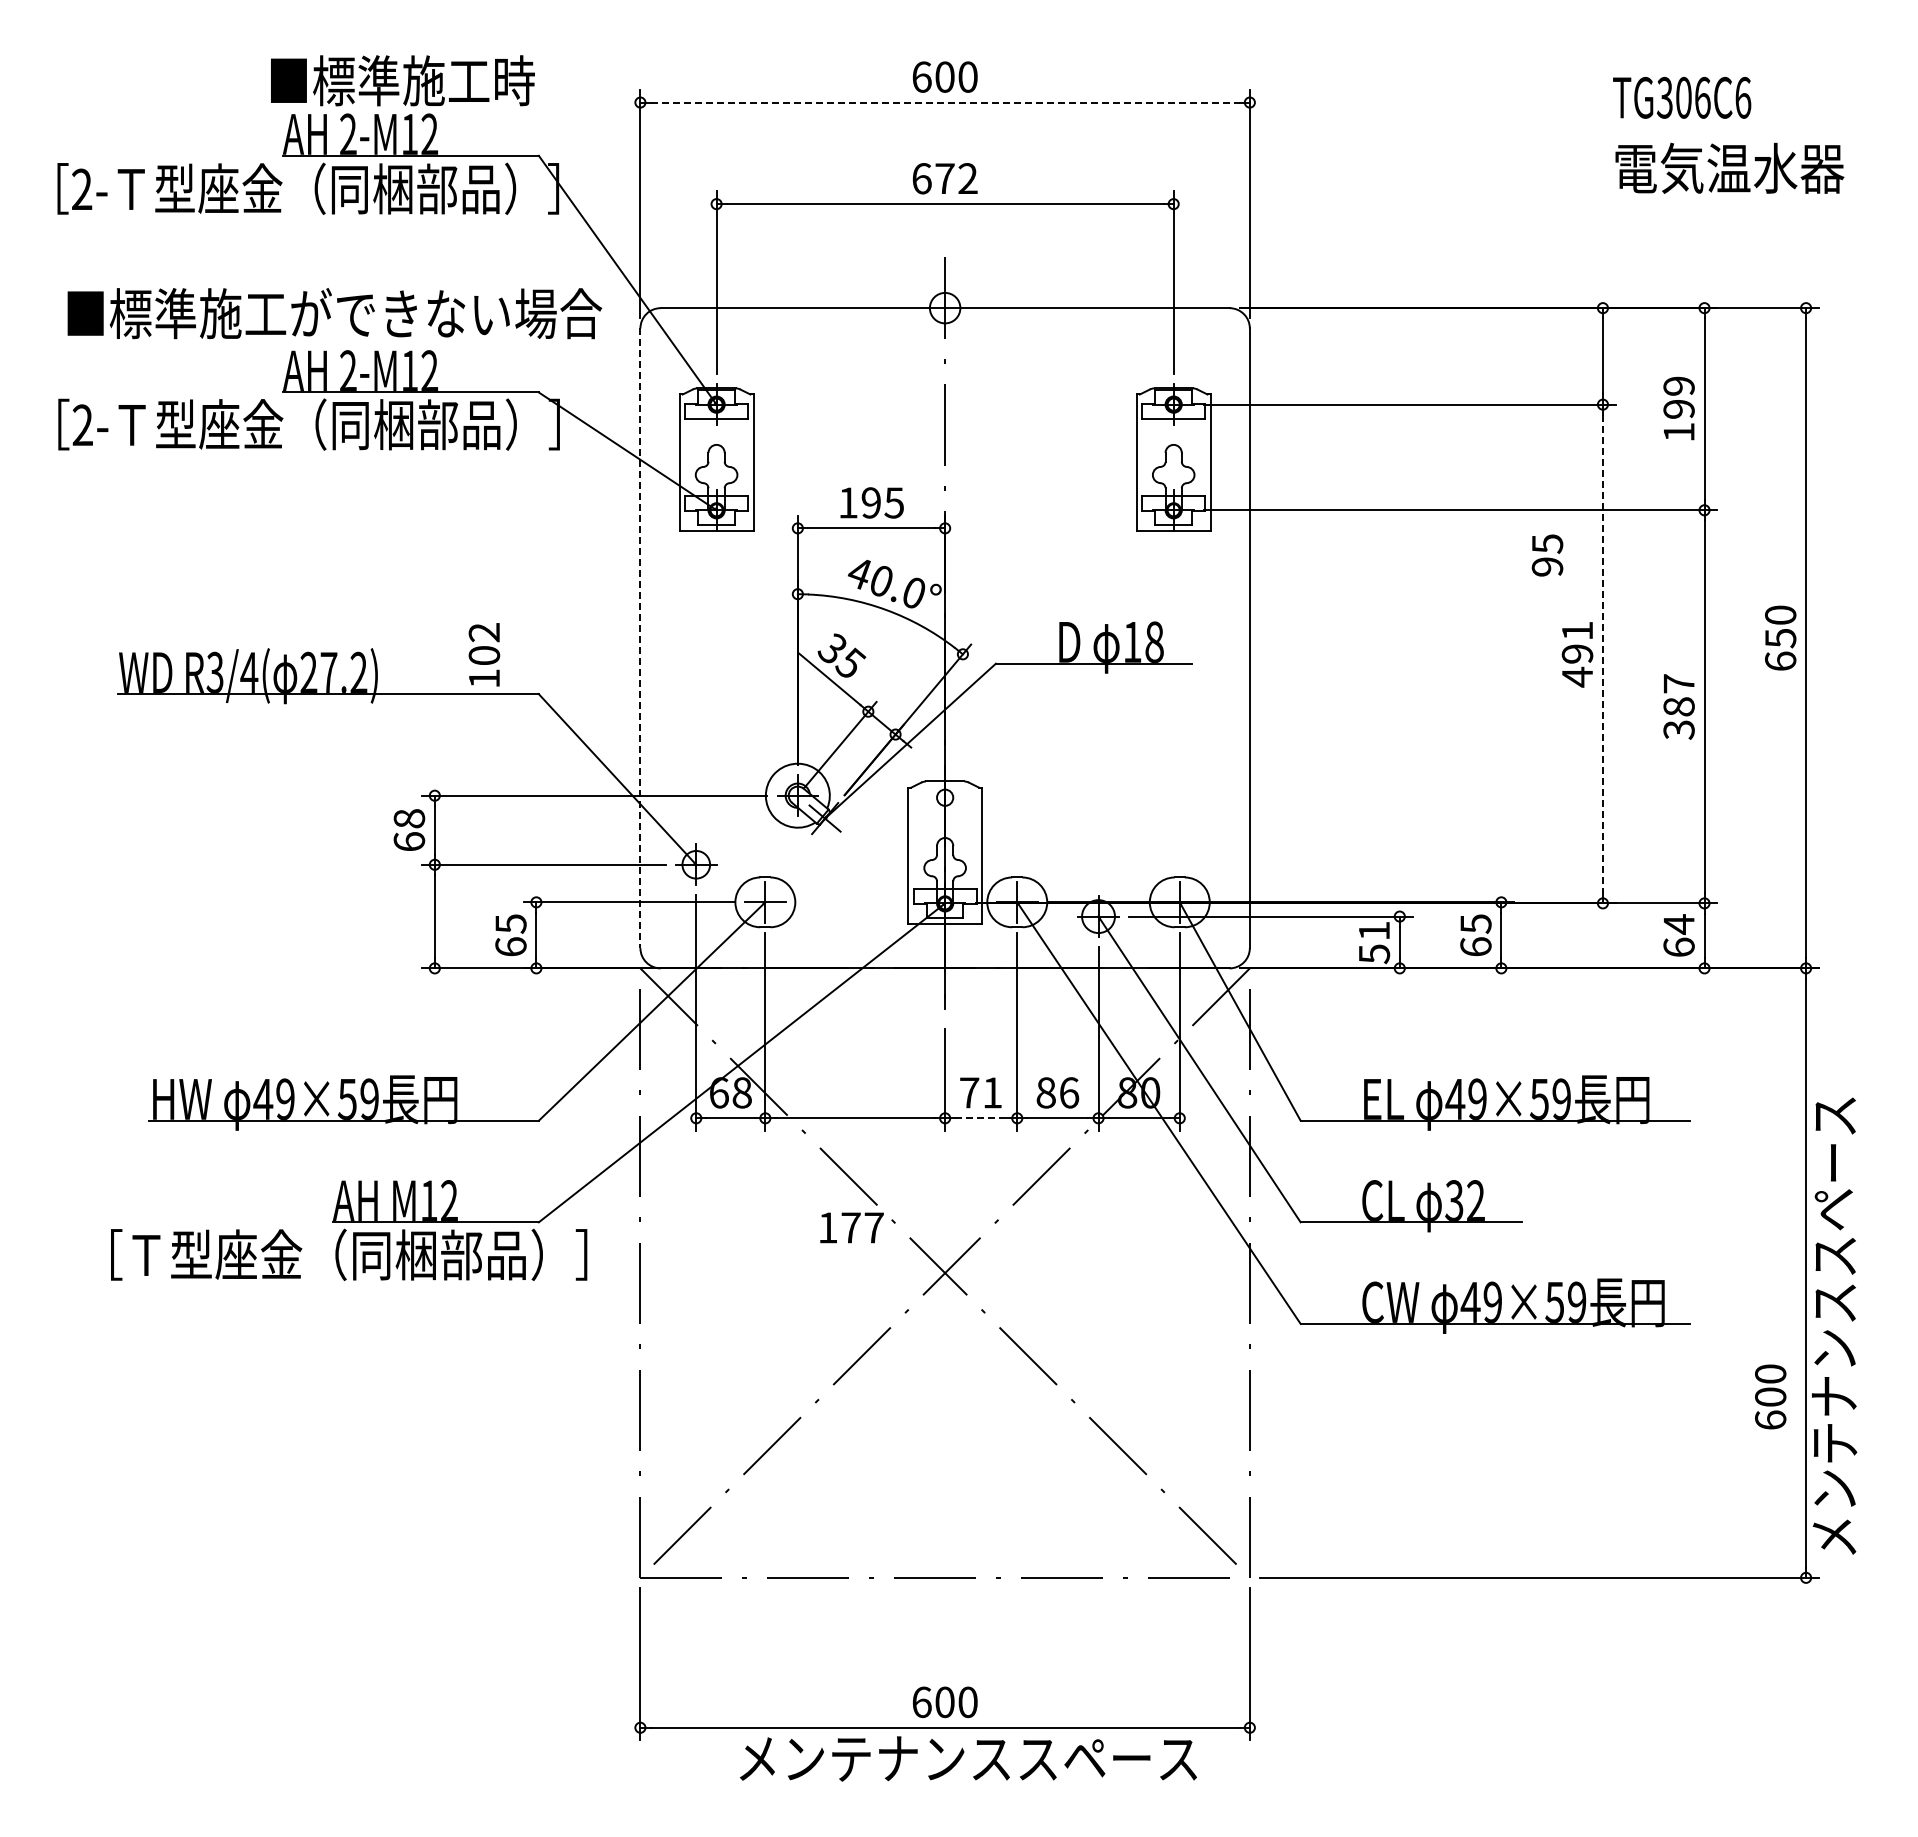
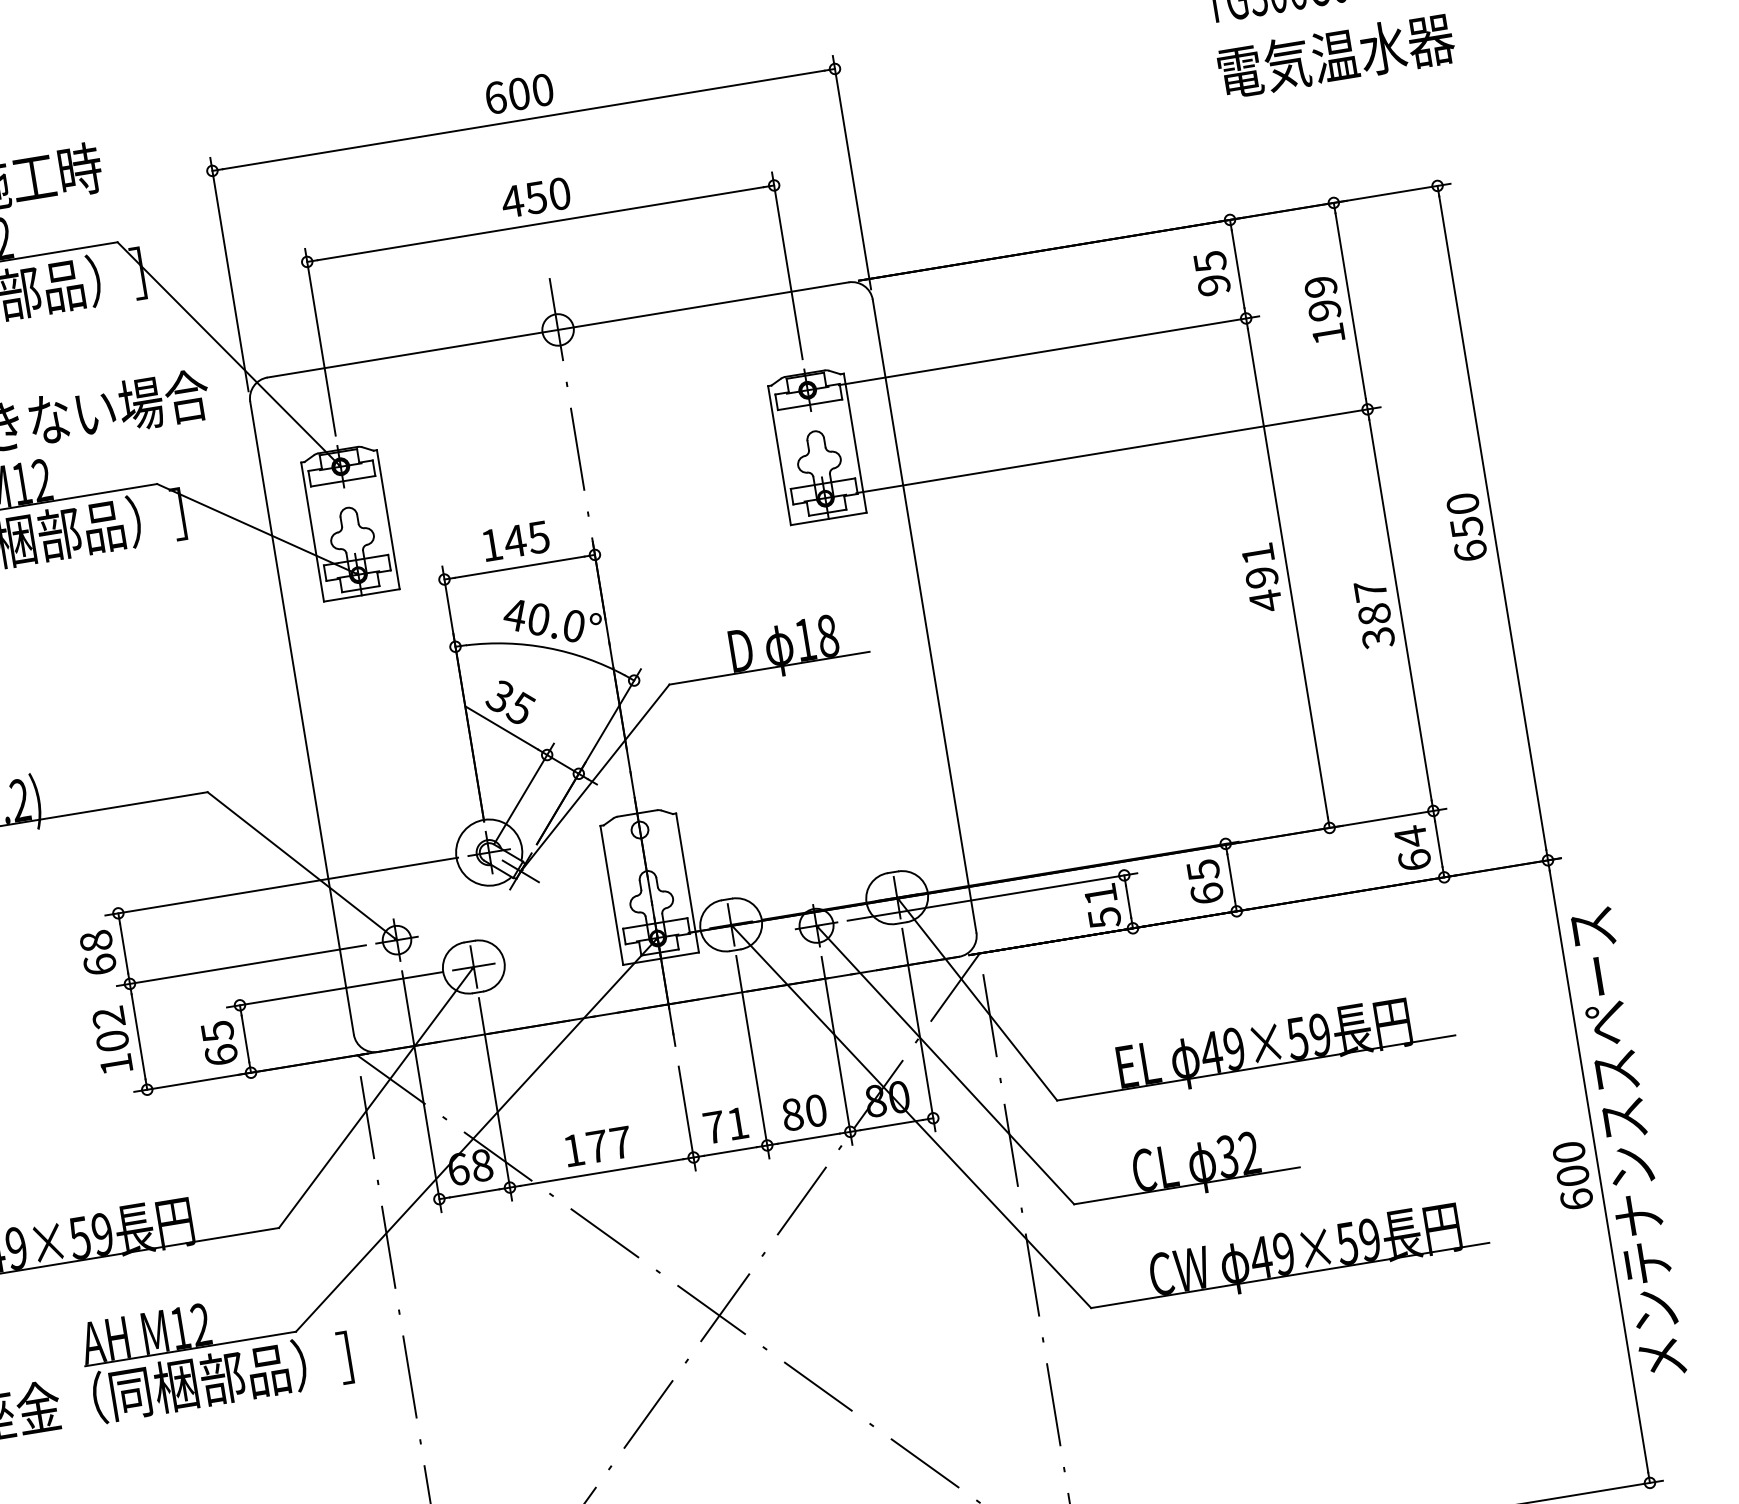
line: (945, 102) -> (524, 119), dashed -> solid
text: (944, 178) -> (535, 197), 672 -> 450
text: (870, 502) -> (514, 540), 195 -> 145
text: (1547, 555) -> (1212, 273), moved
line: (640, 638) -> (302, 718), dashed -> solid
text: (484, 654) -> (112, 1039), moved
line: (1602, 654) -> (1287, 573), dashed -> solid
text: (1069, 1092) -> (816, 1110), 86 -> 80
line: (981, 1118) -> (730, 1151), dashed -> solid
text: (851, 1227) -> (597, 1146), moved
text: (1834, 1325) -> (1627, 1142), moved
text: (1770, 1396) -> (1572, 1175), moved

